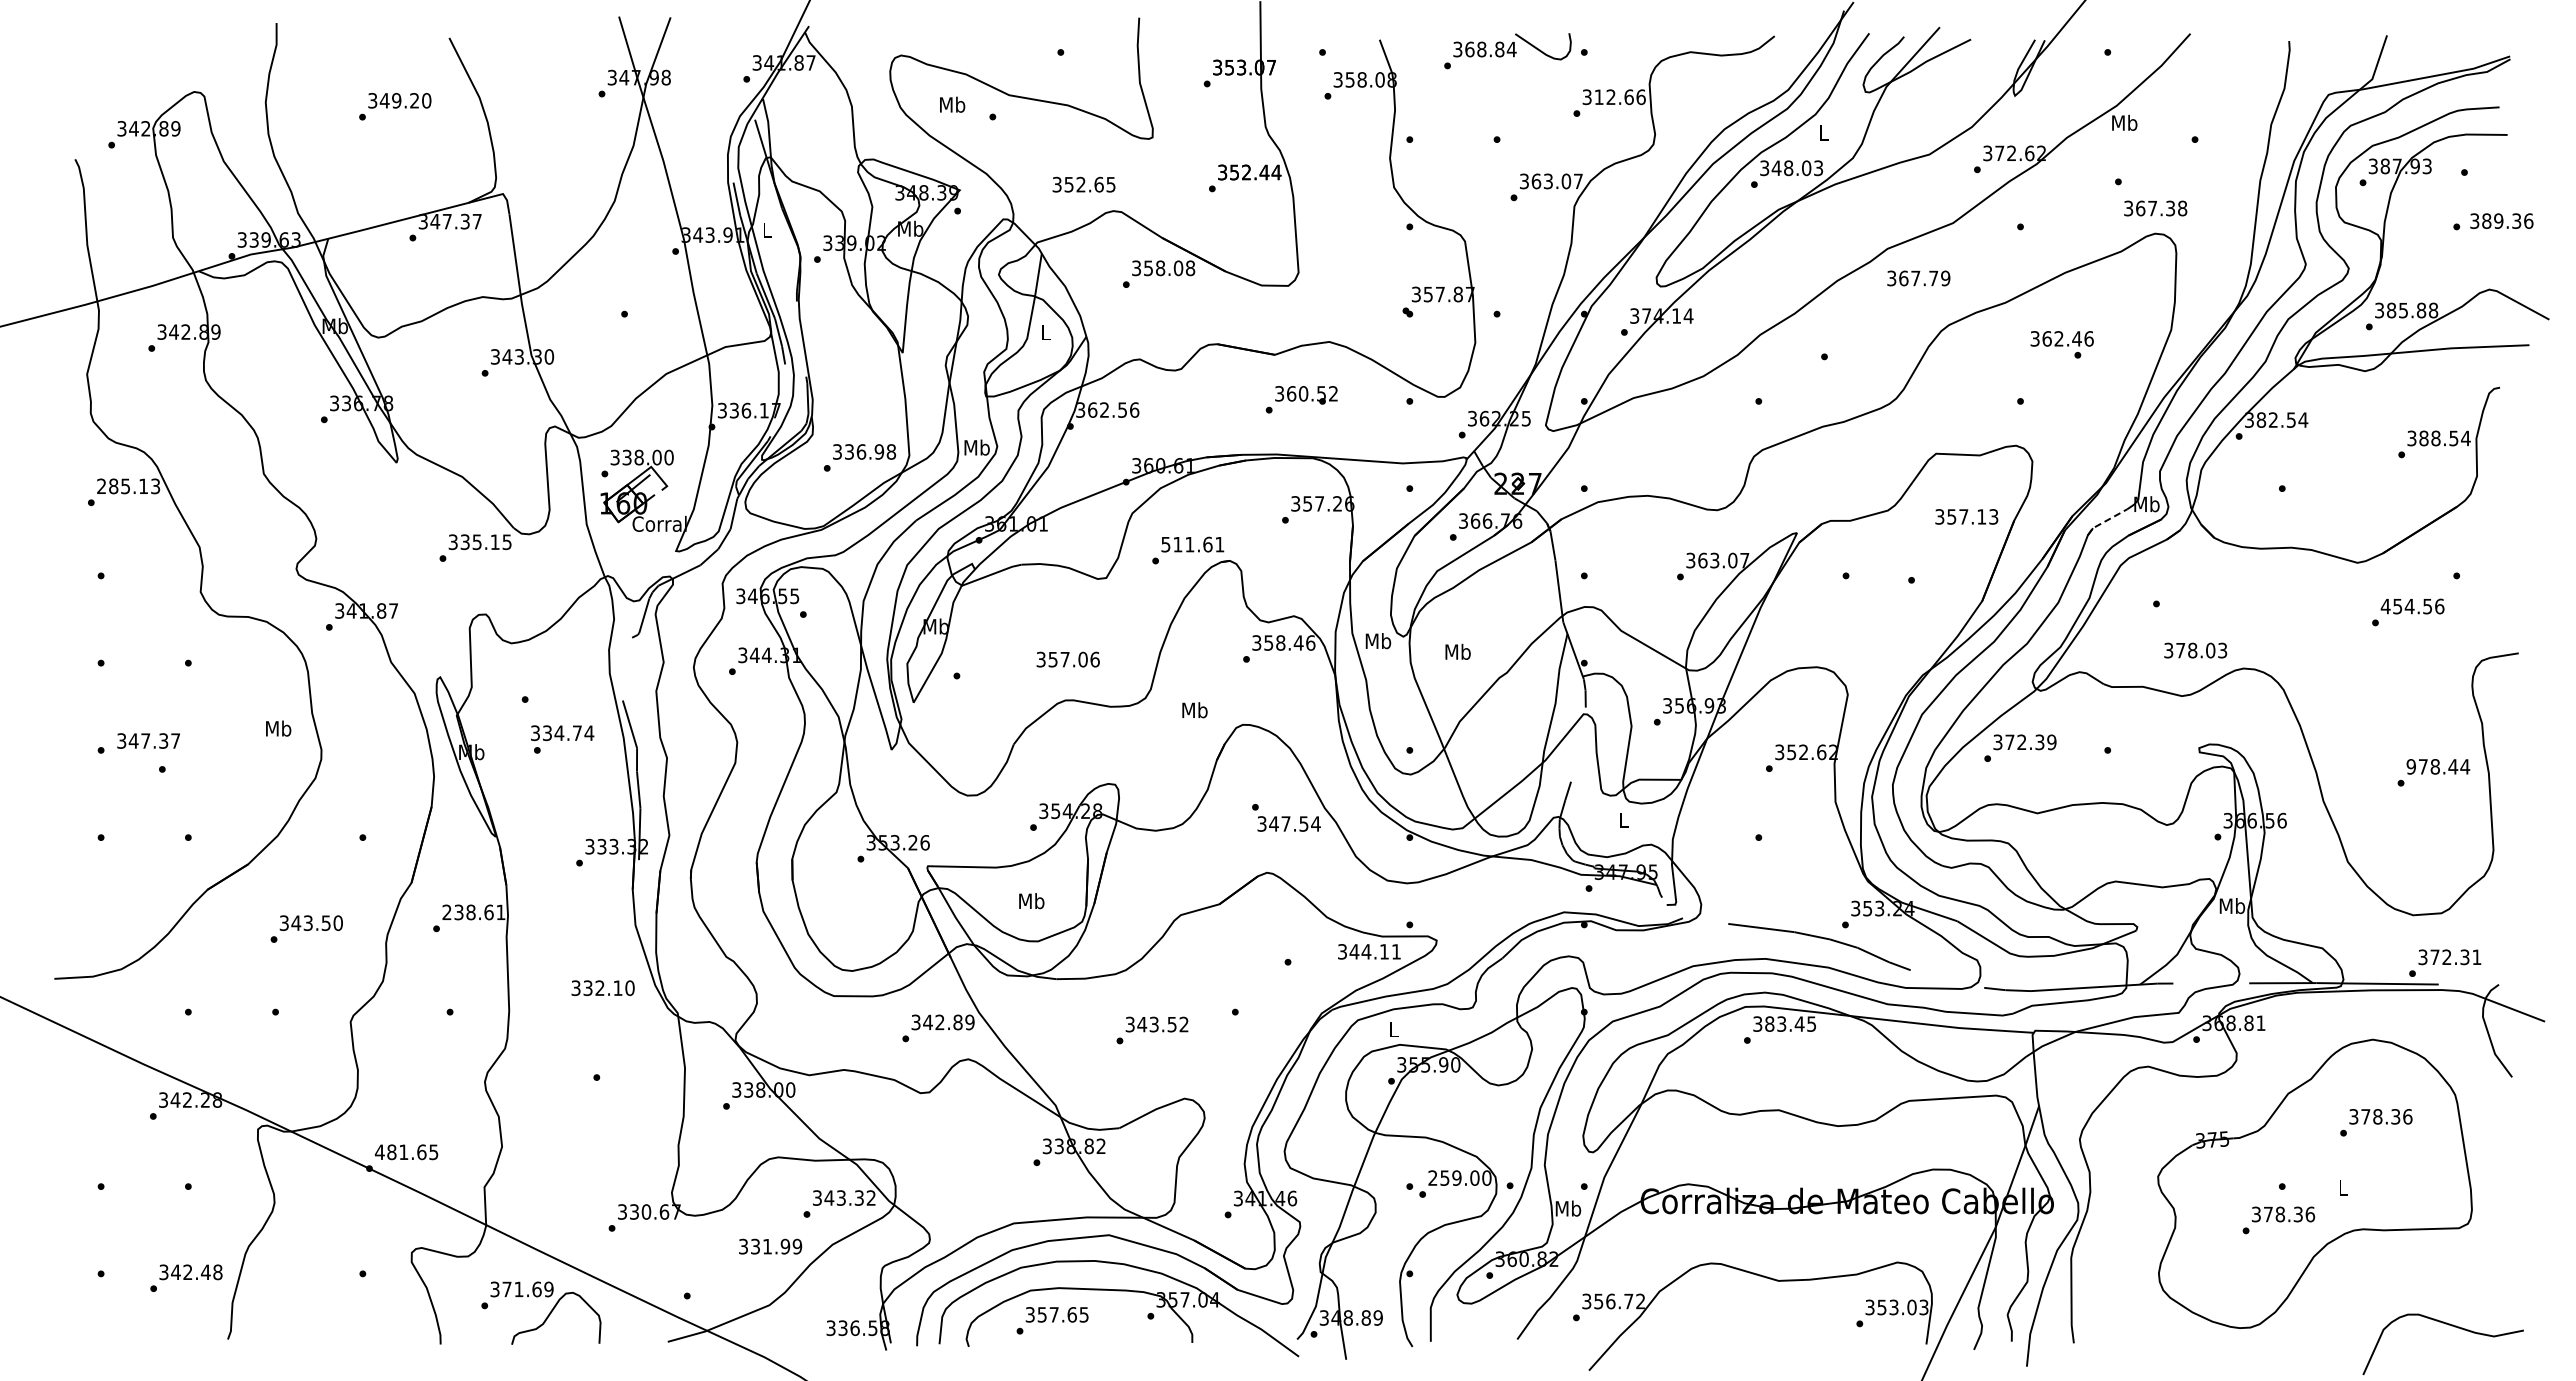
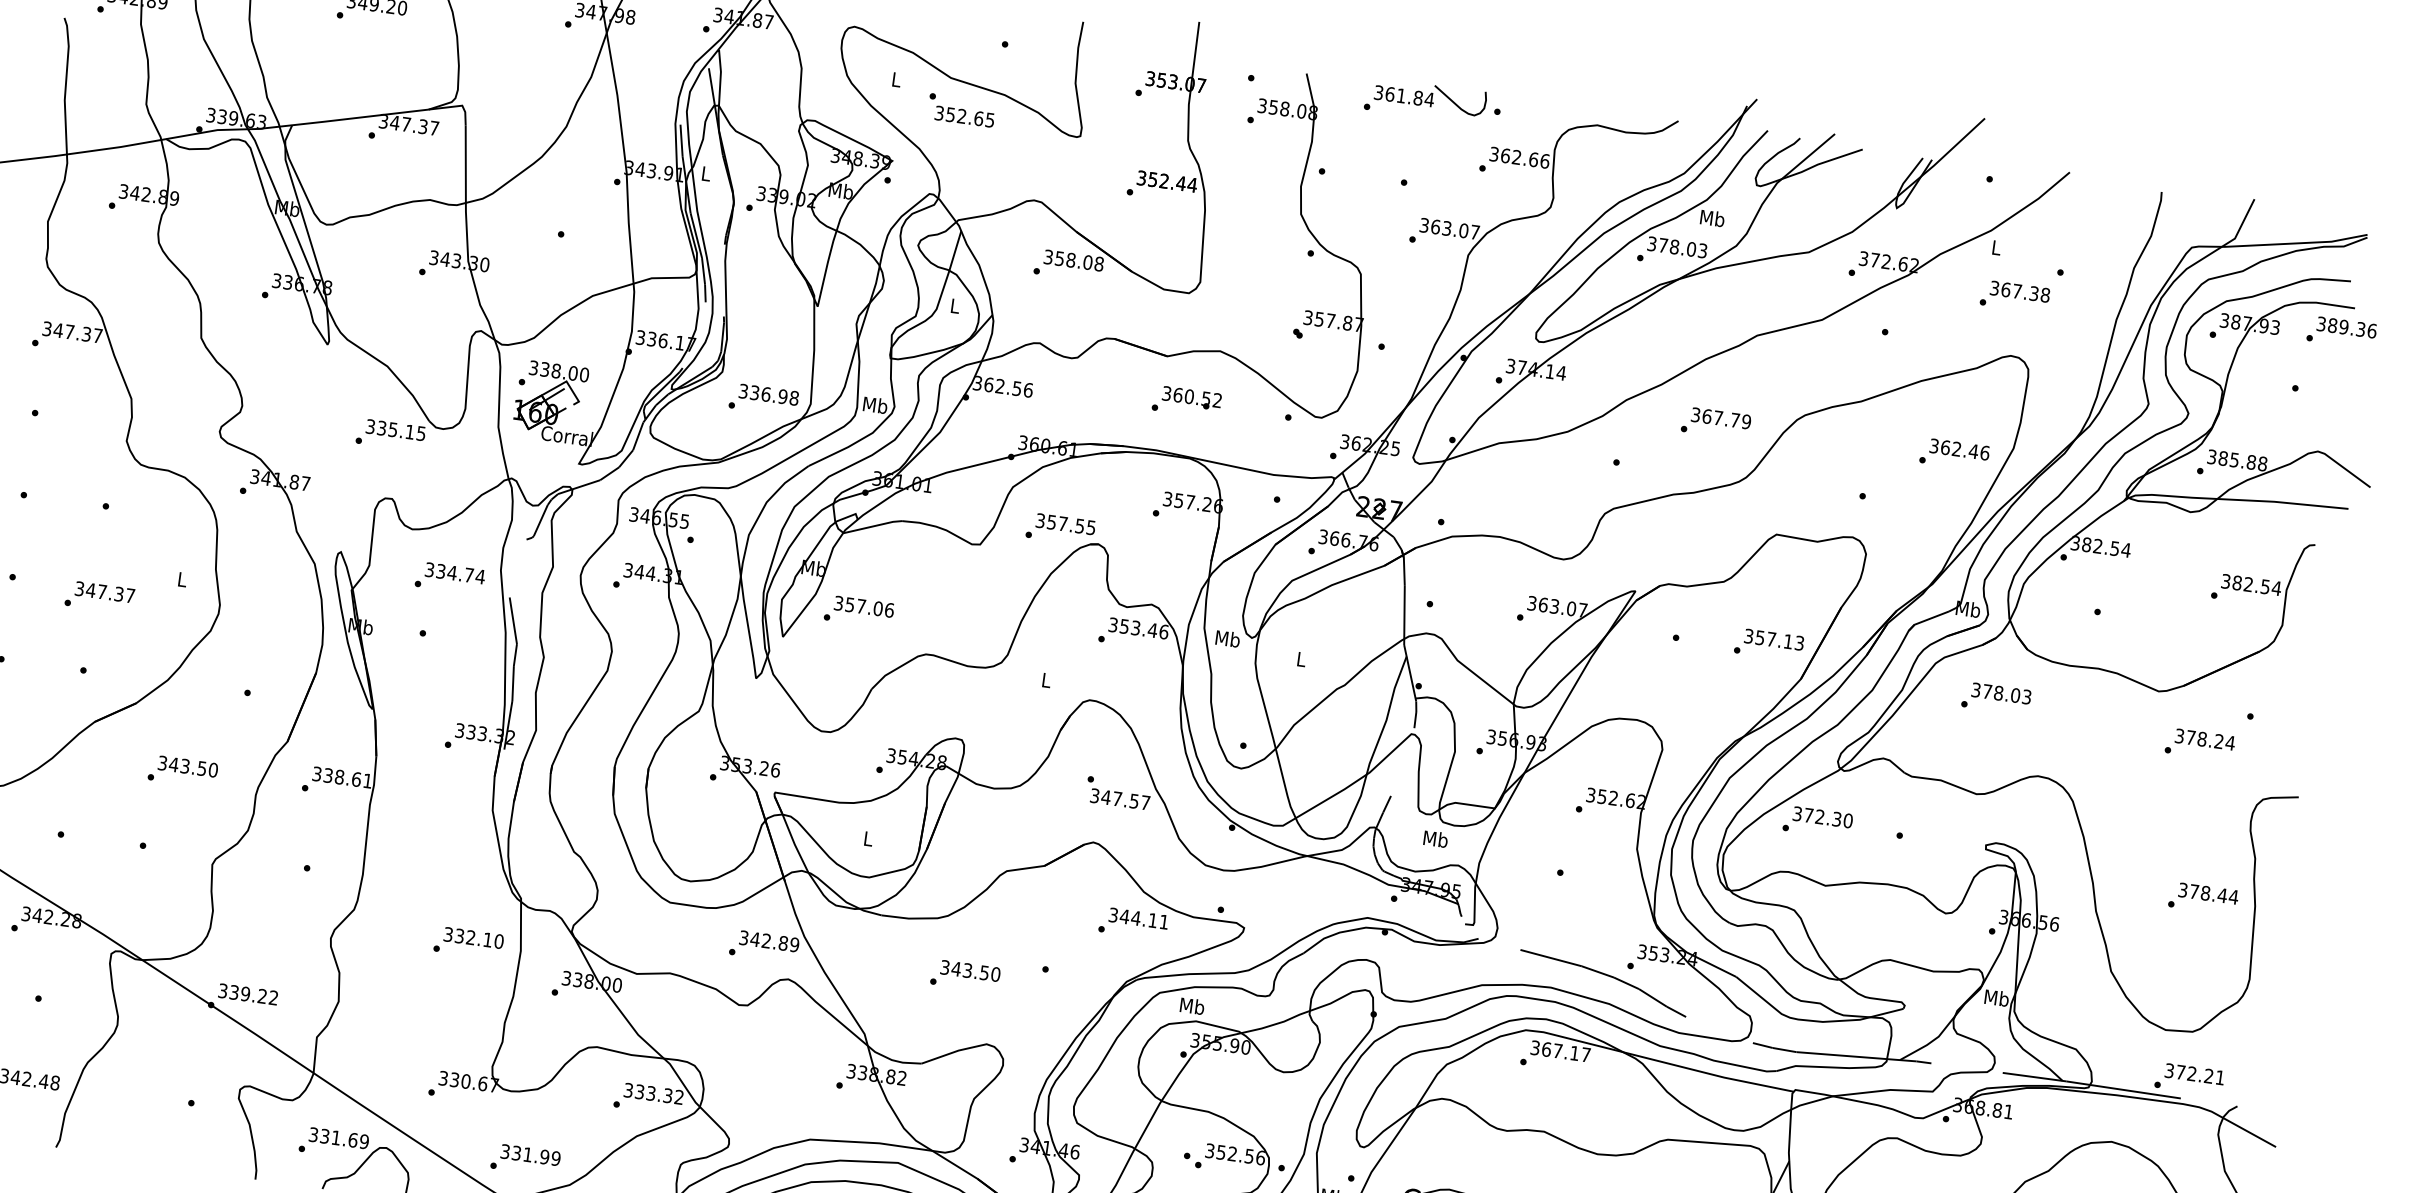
text: (1481, 49) -> (1401, 95), 368.84 -> 361.84
text: (1598, 97) -> (1504, 156), 312.66 -> 362.66
text: (952, 104) -> (896, 79), Mb -> L
text: (2124, 122) -> (1996, 247), Mb -> L
text: (1823, 132) -> (1712, 217), L -> Mb
text: (1776, 167) -> (1663, 244), 348.03 -> 378.03
text: (1083, 184) -> (964, 116), moved
text: (2155, 208) -> (2019, 291), moved
text: (2501, 220) -> (2346, 326), moved
text: (1918, 278) -> (1720, 418), moved
text: (2061, 338) -> (1959, 449), moved
text: (2435, 438) -> (2248, 584), 388.54 -> 382.54
text: (128, 486) -> (72, 332), 285.13 -> 347.37
text: (1966, 516) -> (1774, 639), moved
line: (2106, 520) -> (1928, 619), dashed -> solid
text: (1192, 544) -> (1065, 524), 511.61 -> 357.55
text: (2412, 606) -> (2204, 739), 454.56 -> 378.24
text: (1280, 642) -> (1135, 627), 358.46 -> 353.46
text: (2195, 650) -> (2001, 693), moved
text: (1457, 651) -> (1300, 658), Mb -> L
text: (1067, 659) -> (863, 606), moved
text: (1194, 710) -> (1046, 680), Mb -> L
text: (278, 728) -> (182, 579), Mb -> L
text: (562, 733) -> (455, 573), moved
text: (148, 740) -> (104, 591), moved
text: (2051, 742) -> (1847, 820), 372.39 -> 372.30
text: (2410, 766) -> (2182, 889), 978.44 -> 378.44
text: (1623, 820) -> (1435, 839), L -> Mb
text: (1315, 823) -> (1145, 802), 347.54 -> 347.57
text: (1031, 901) -> (868, 839), Mb -> L
text: (446, 912) -> (316, 774), 238.61 -> 338.61
text: (1369, 951) -> (1138, 918), moved
text: (2464, 957) -> (2208, 1076), 372.31 -> 372.21
text: (602, 988) -> (473, 938), moved
text: (1790, 1023) -> (1566, 1051), 383.45 -> 367.17
text: (1183, 1024) -> (995, 974), 343.52 -> 343.50
text: (1393, 1029) -> (1192, 1006), L -> Mb
text: (406, 1152) -> (248, 994), 481.65 -> 339.22
text: (1459, 1177) -> (1235, 1153), 259.00 -> 352.56
text: (829, 1197) -> (640, 1091), 343.32 -> 333.32
text: (770, 1246) -> (530, 1155), moved
text: (506, 1289) -> (324, 1136), 371.69 -> 331.69

